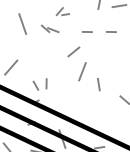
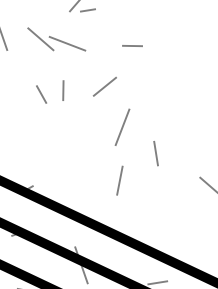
part: (49, 28) -> (55, 38), size x1.67
line: (111, 31) -> (181, 44), removed
part: (39, 84) -> (48, 92), moved
line: (81, 97) -> (120, 180), added

